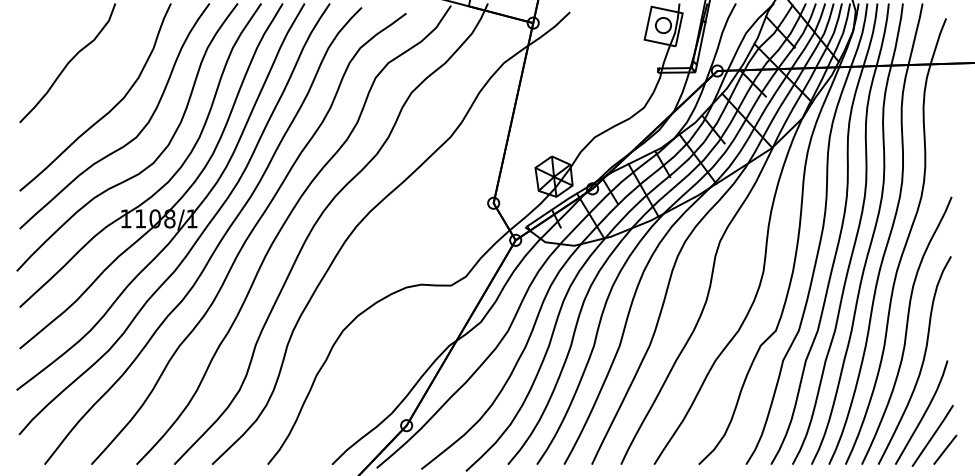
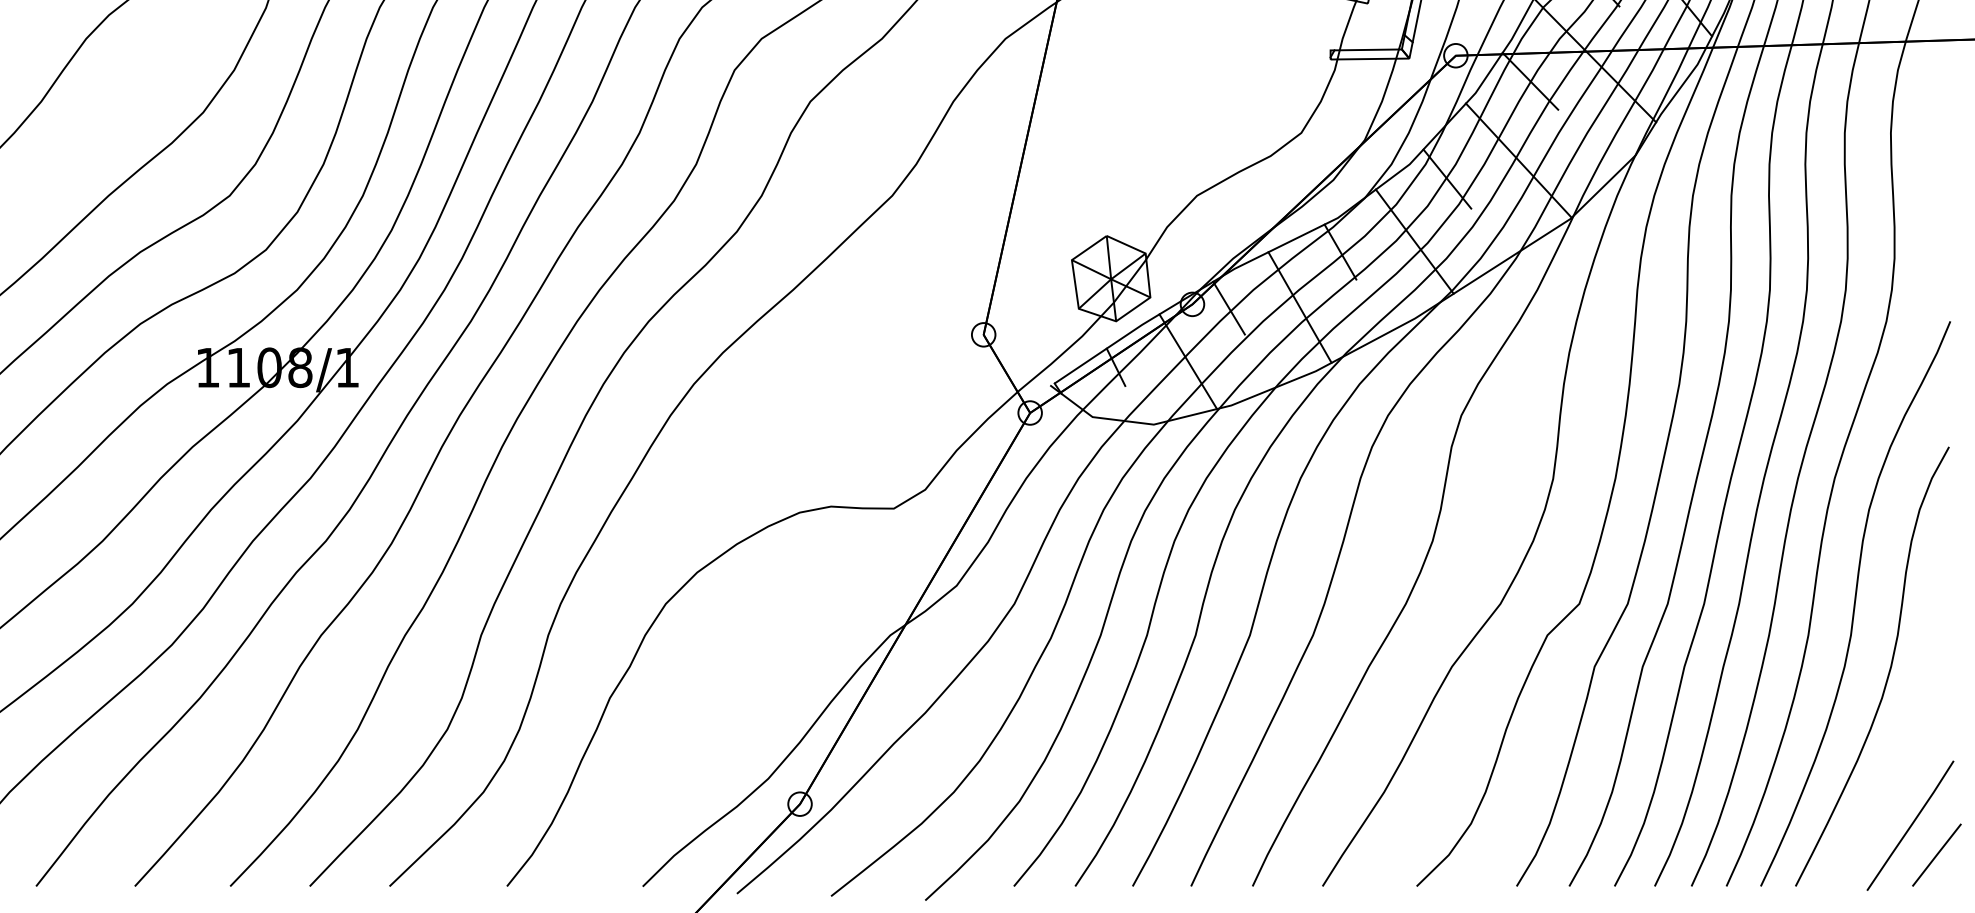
curve: (923, 413) -> (1890, 778), removed

